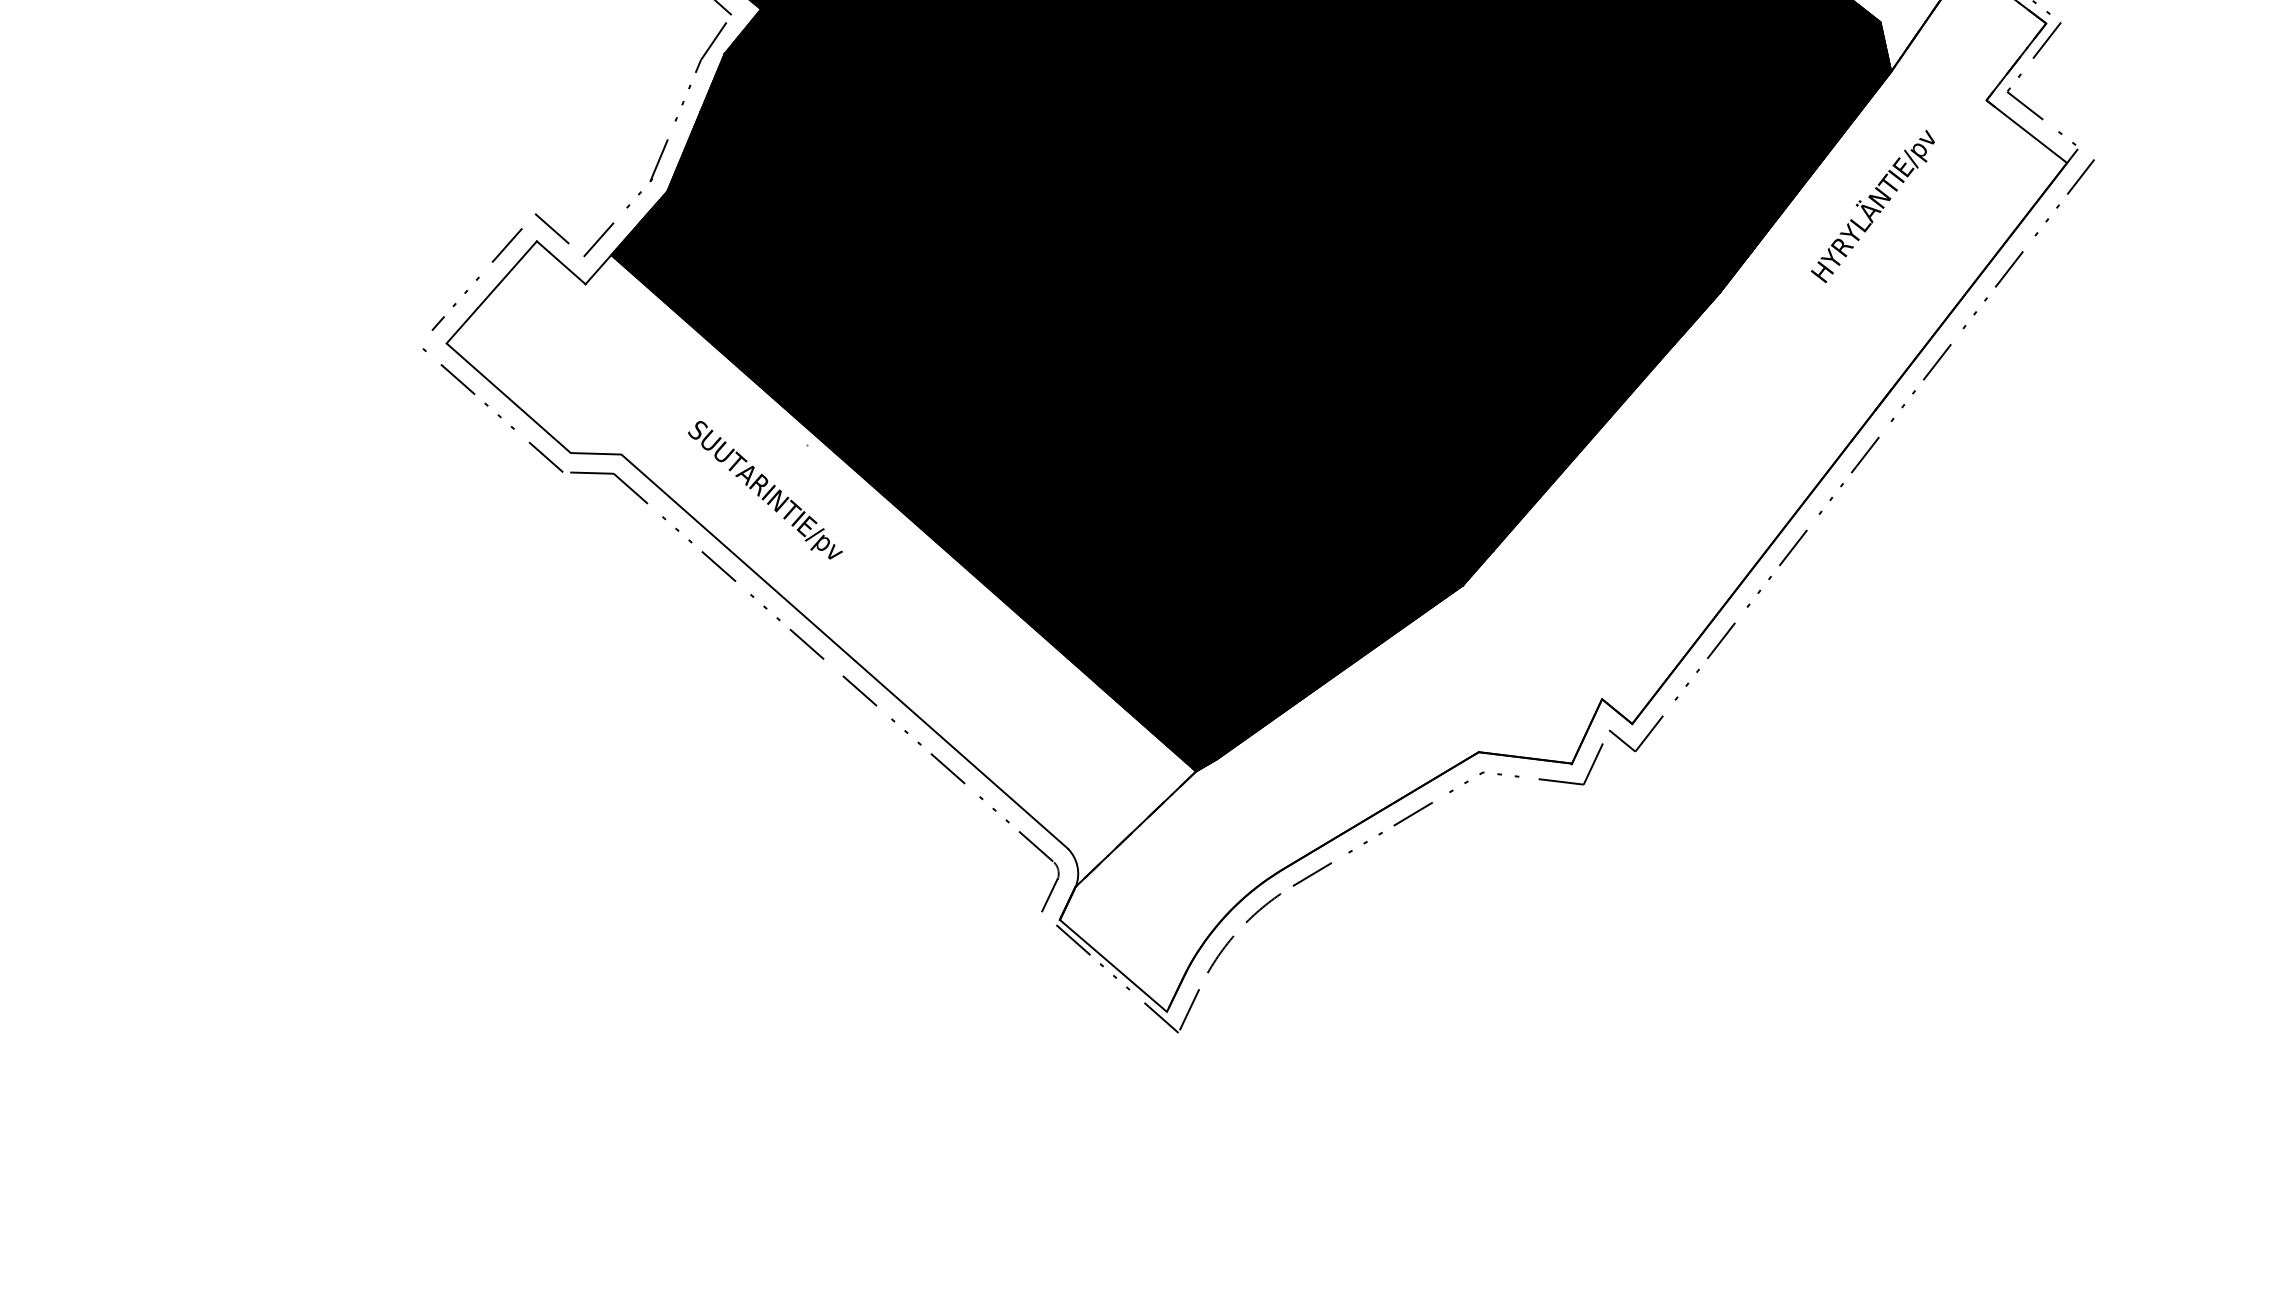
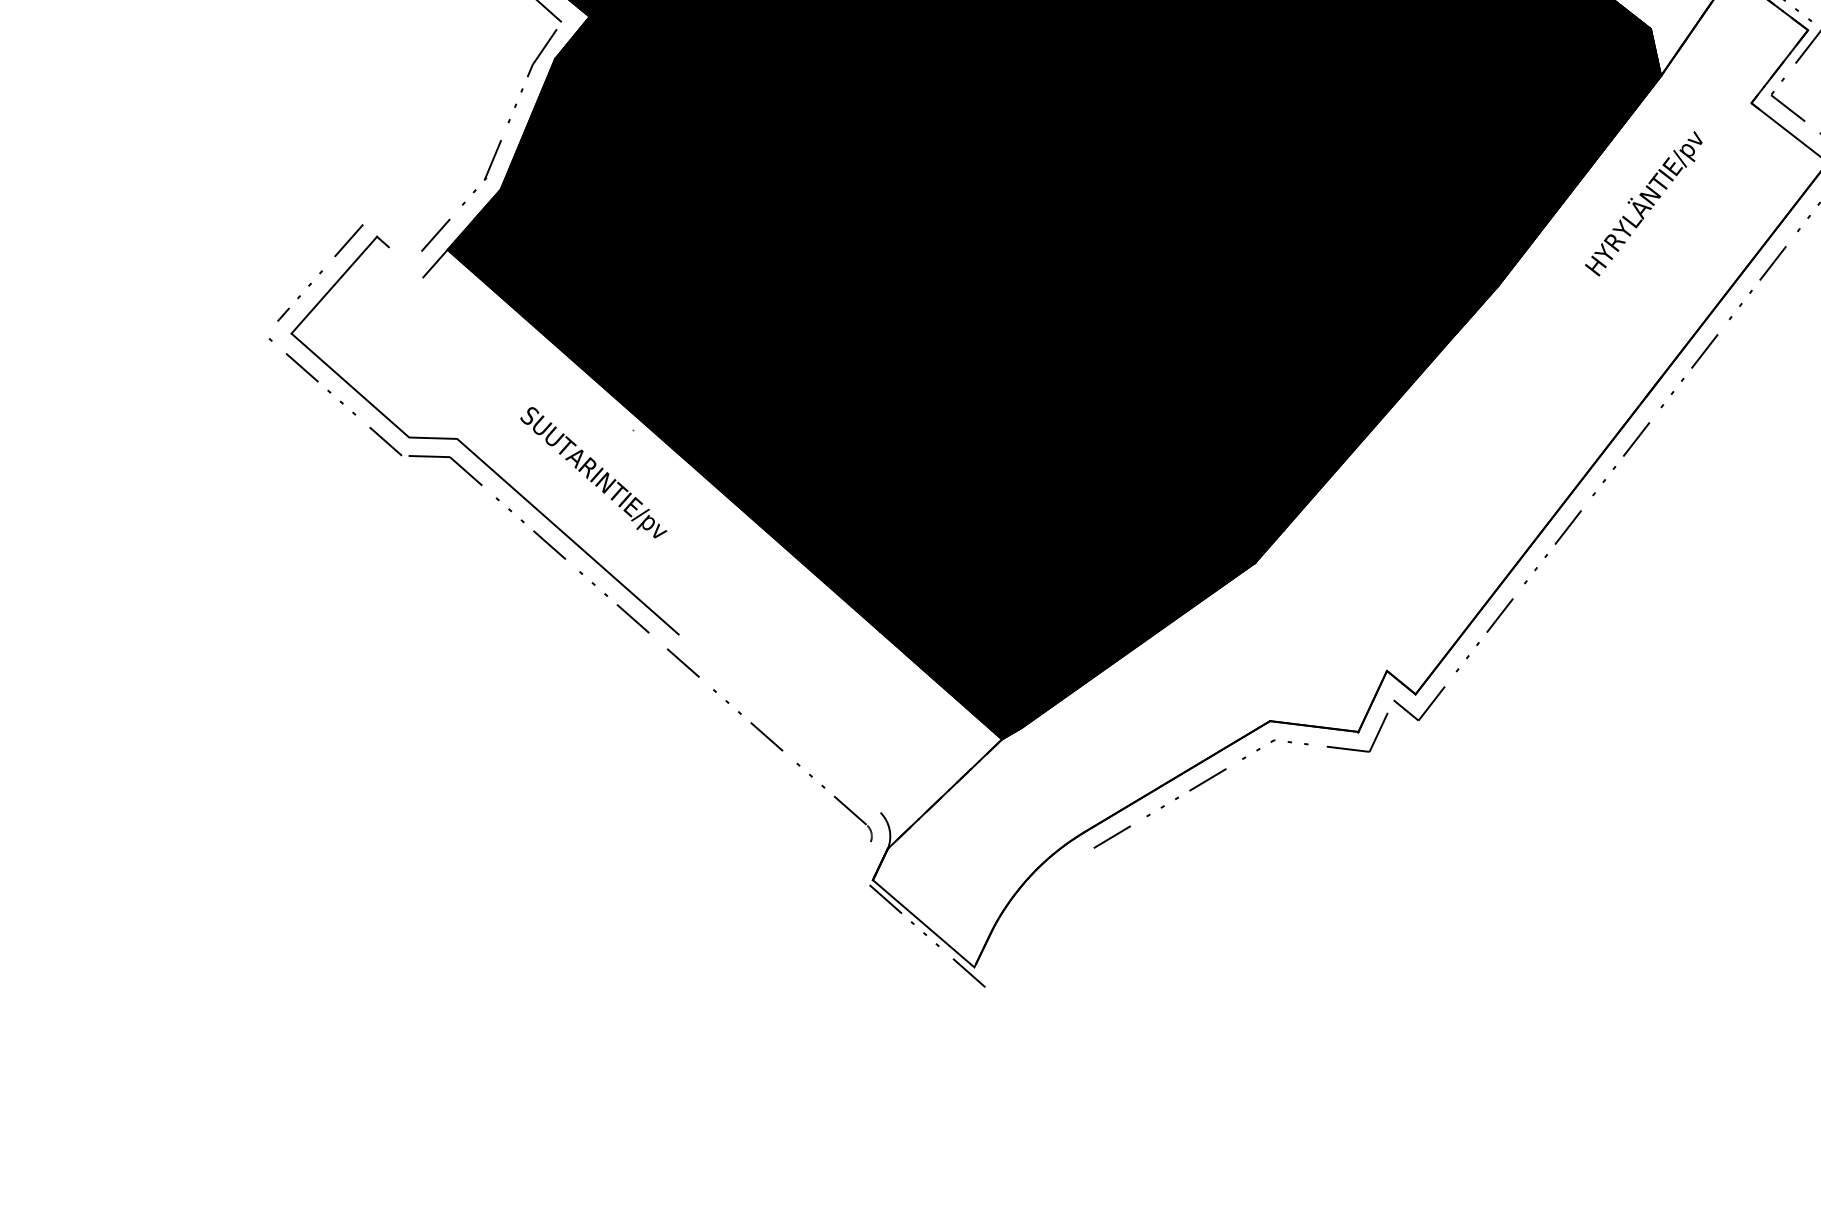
line: (551, 228) -> (390, 224), removed
line: (567, 268) -> (406, 262), removed
line: (961, 754) -> (779, 723), removed
line: (1049, 895) -> (863, 857), removed
line: (1263, 908) -> (1065, 869), removed
arc: (1220, 954) -> (1025, 912), removed
line: (1188, 1010) -> (994, 966), removed

